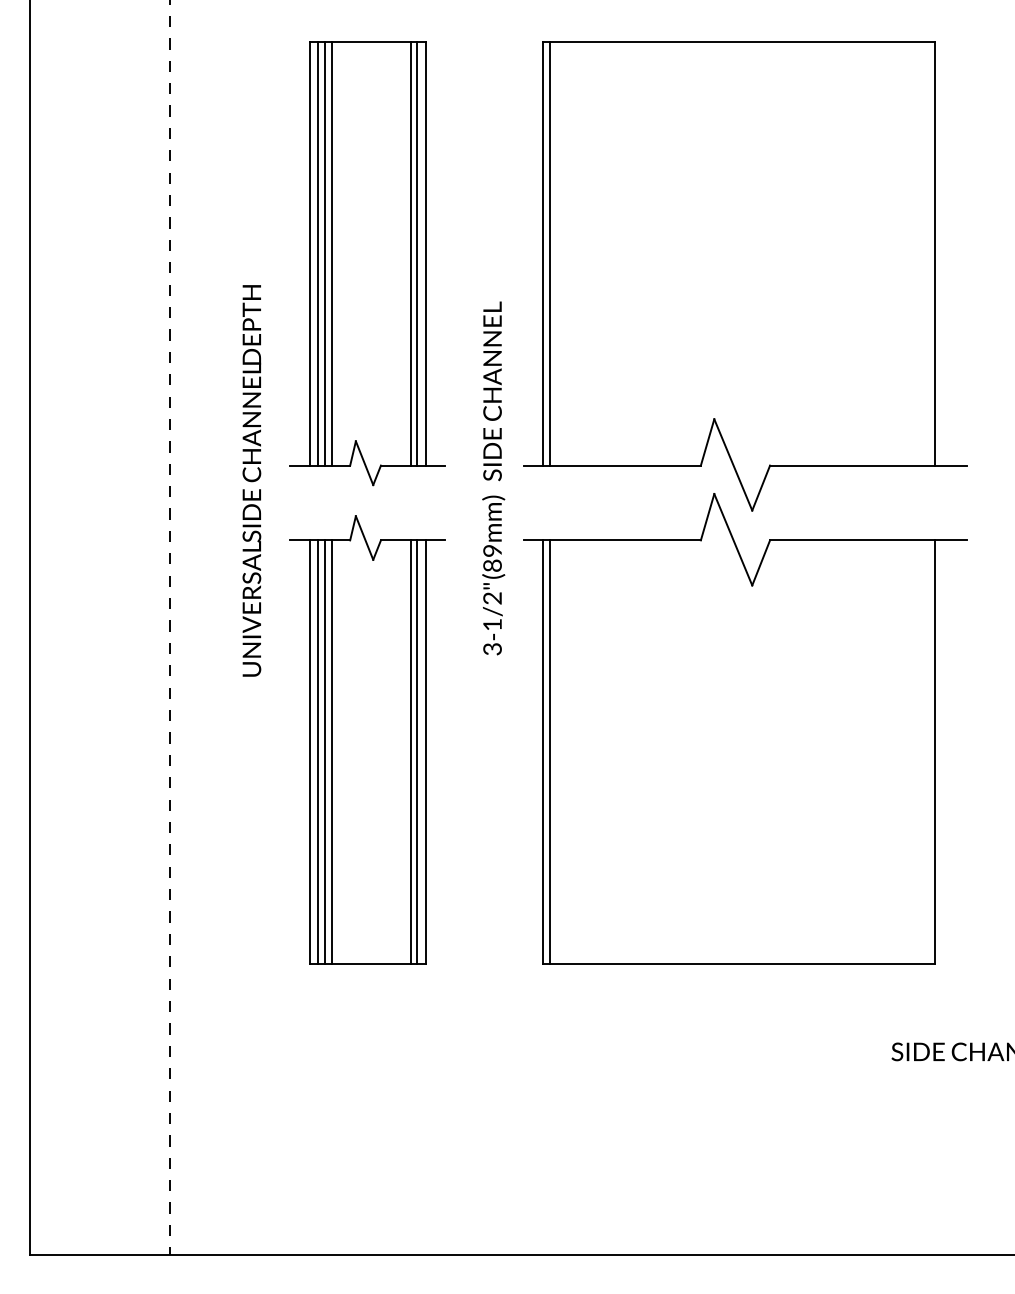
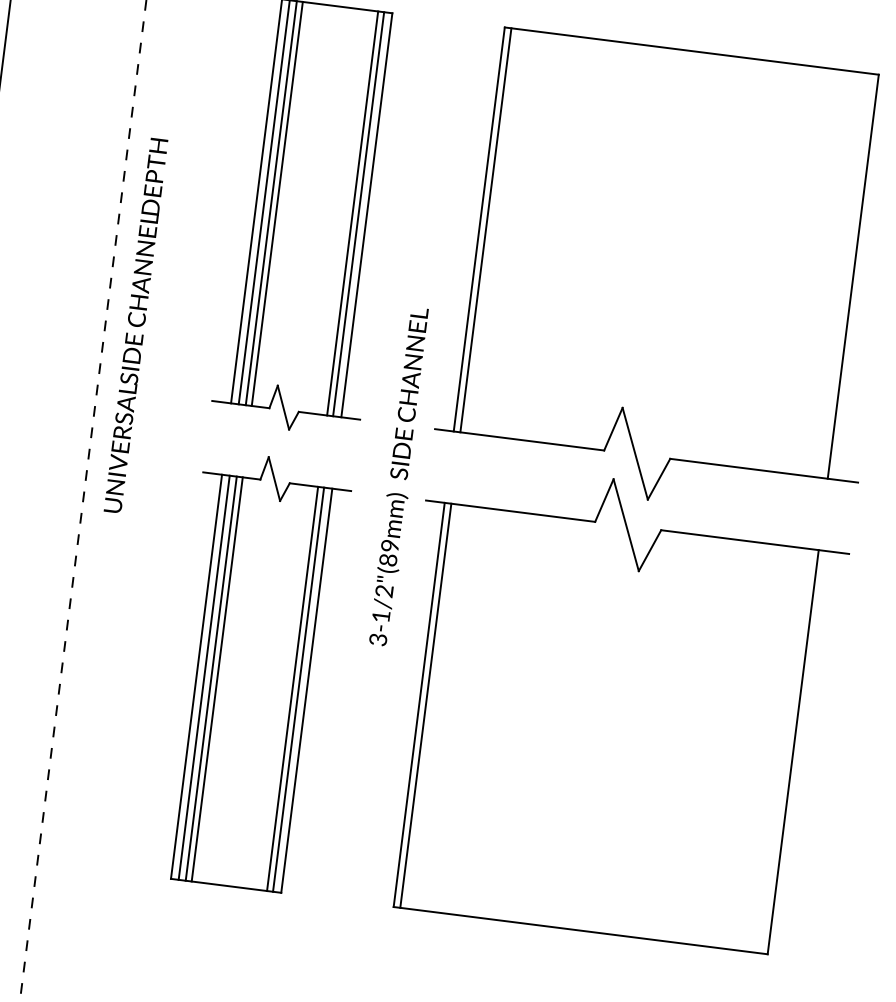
text: (493, 478) -> (399, 476), moved
text: (251, 480) -> (135, 325), moved

